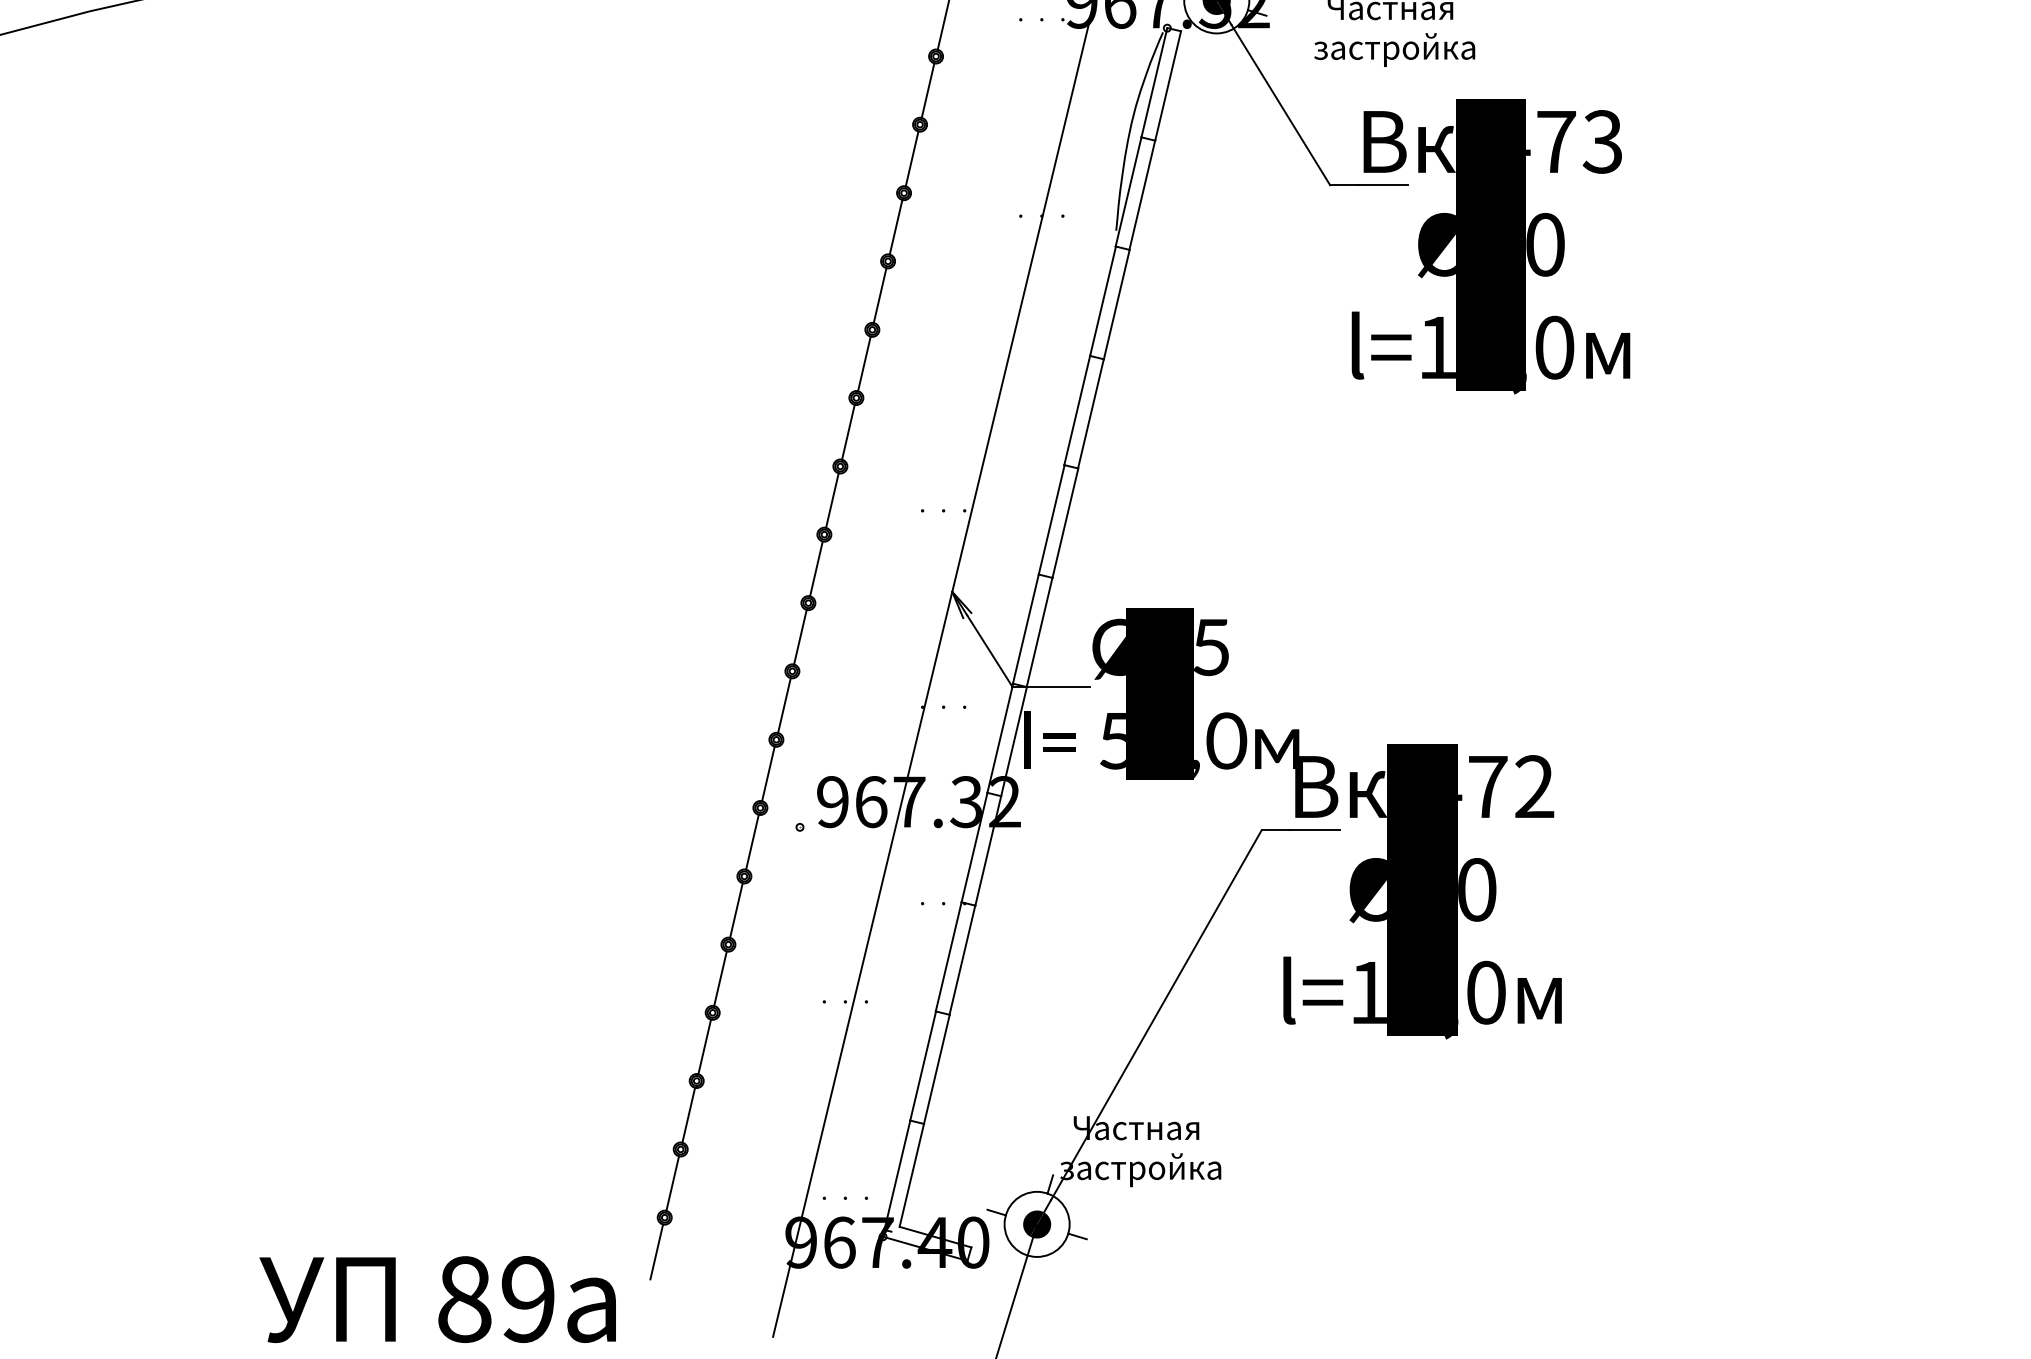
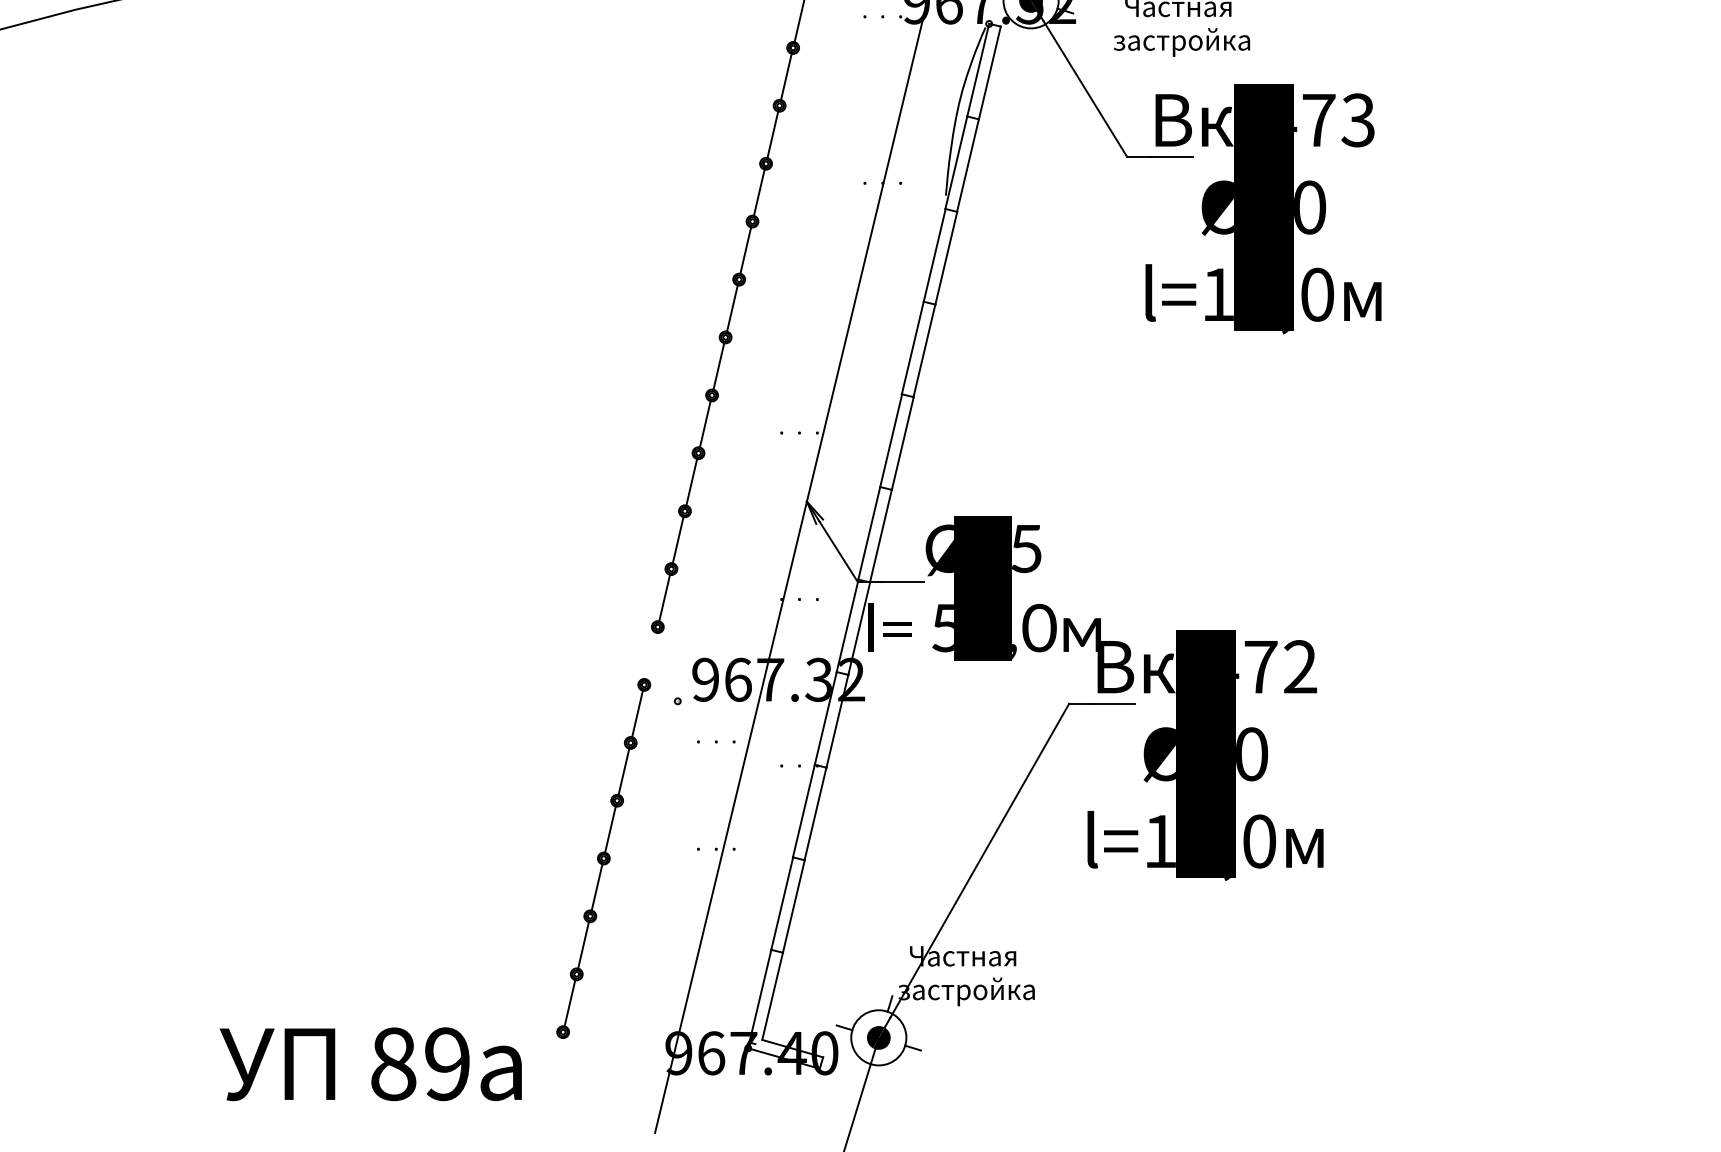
line: (768, 773) -> (651, 655), removed
part: (844, 1197) -> (715, 741), moved
line: (656, 1251) -> (556, 1060), removed
text: (437, 1299) -> (370, 1064), moved

